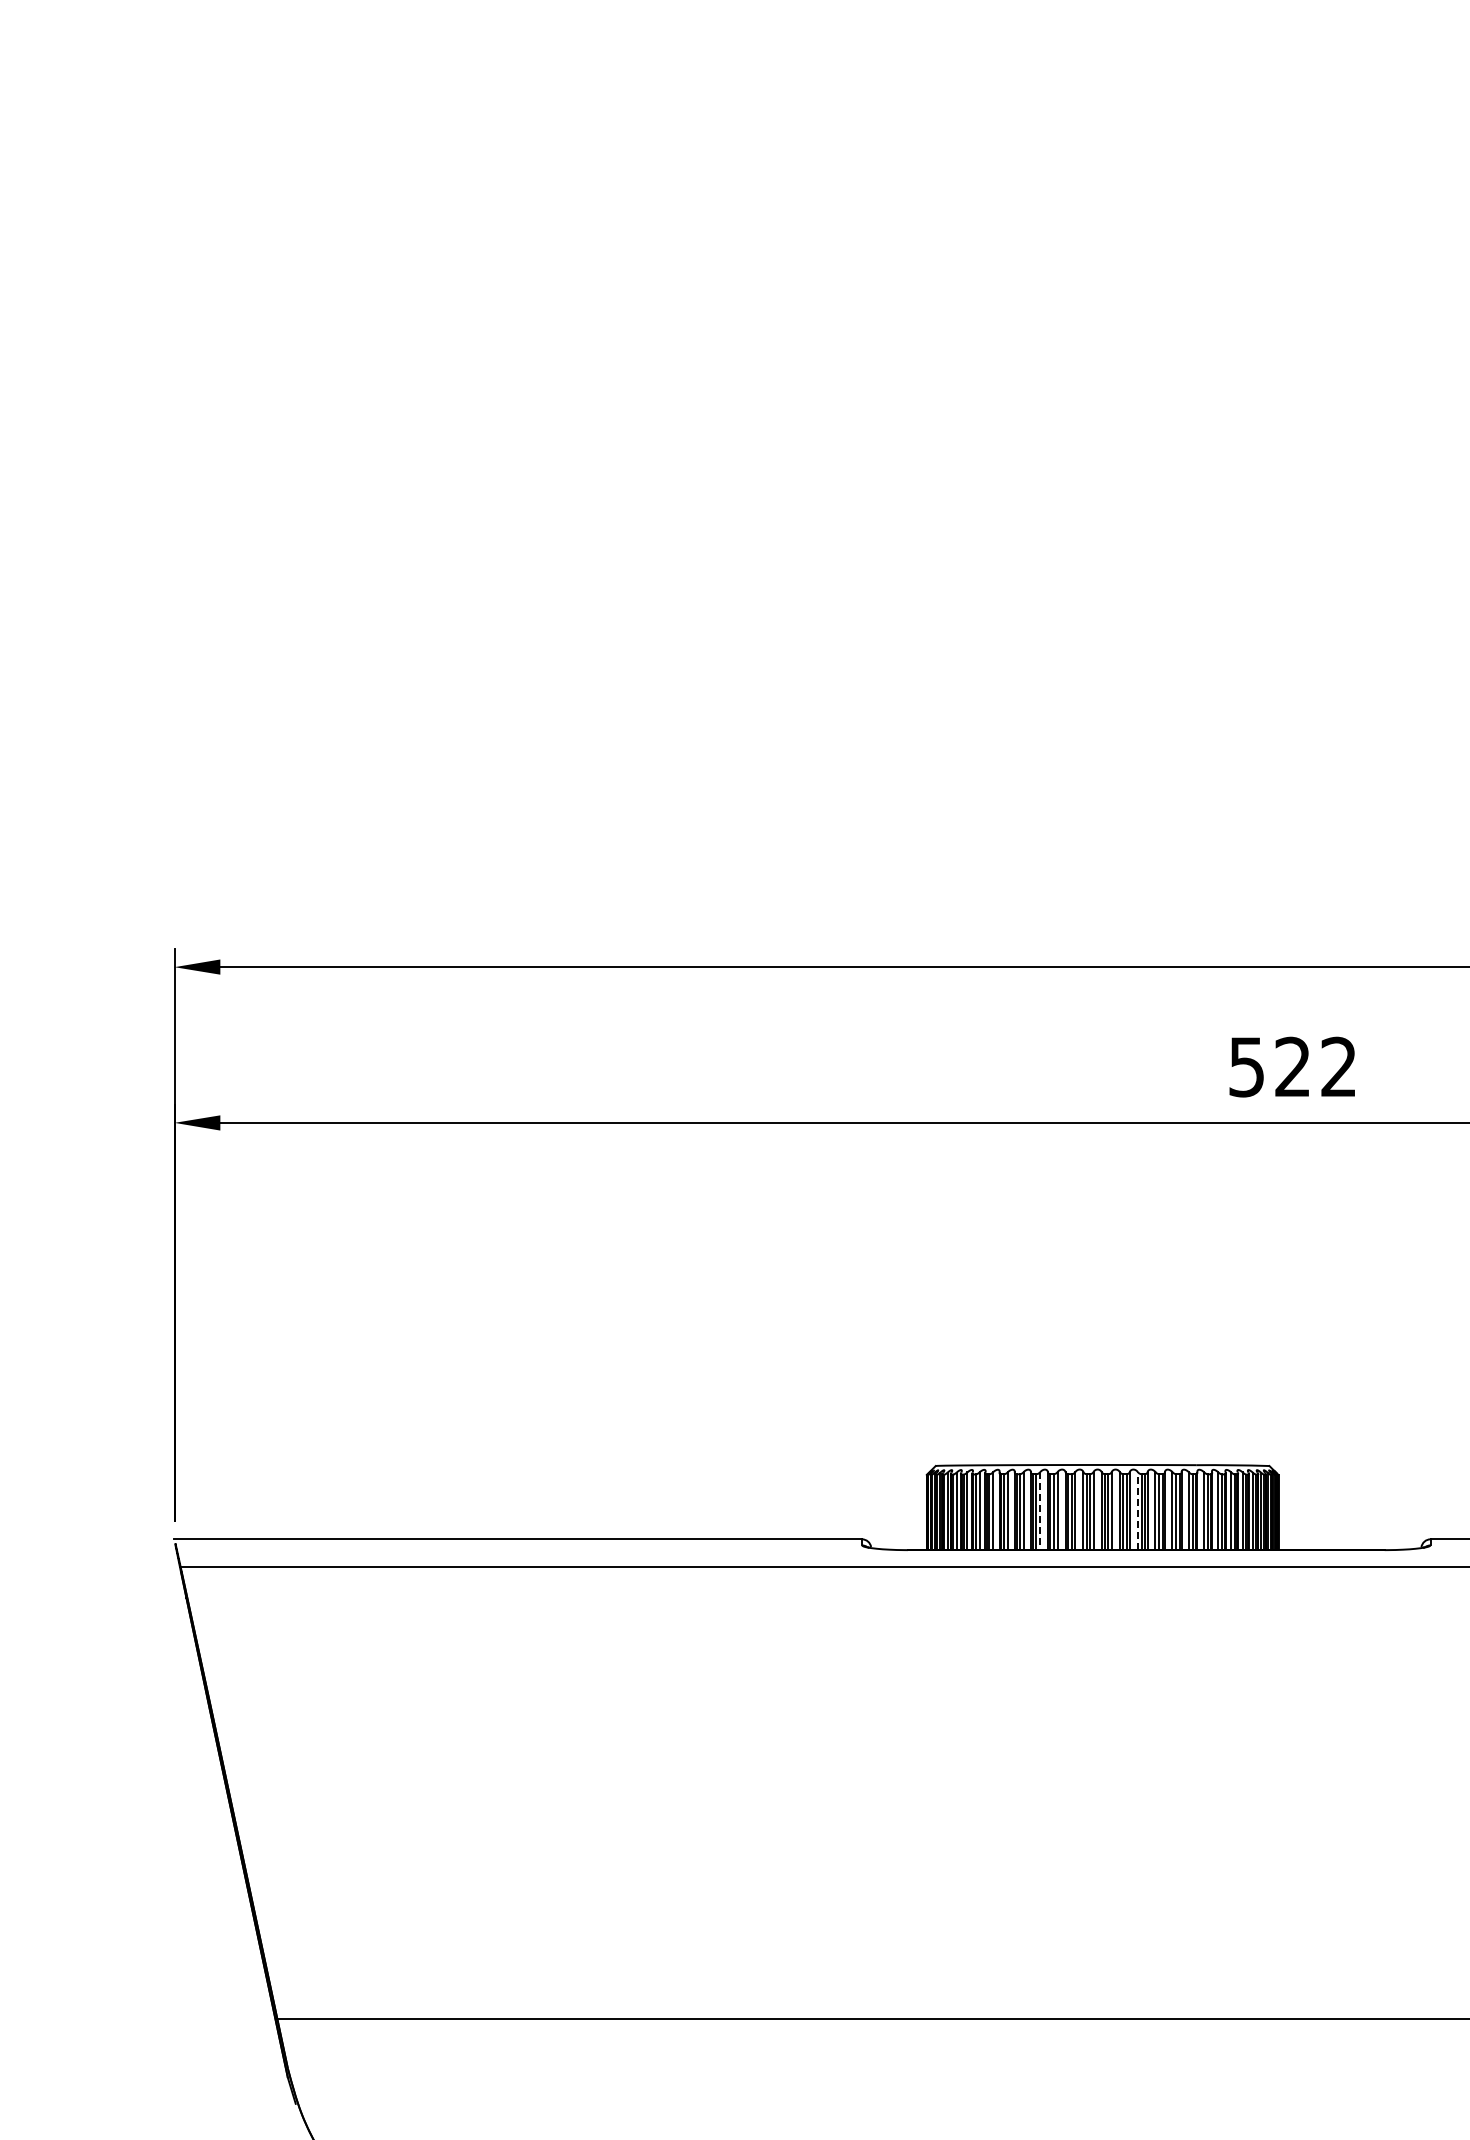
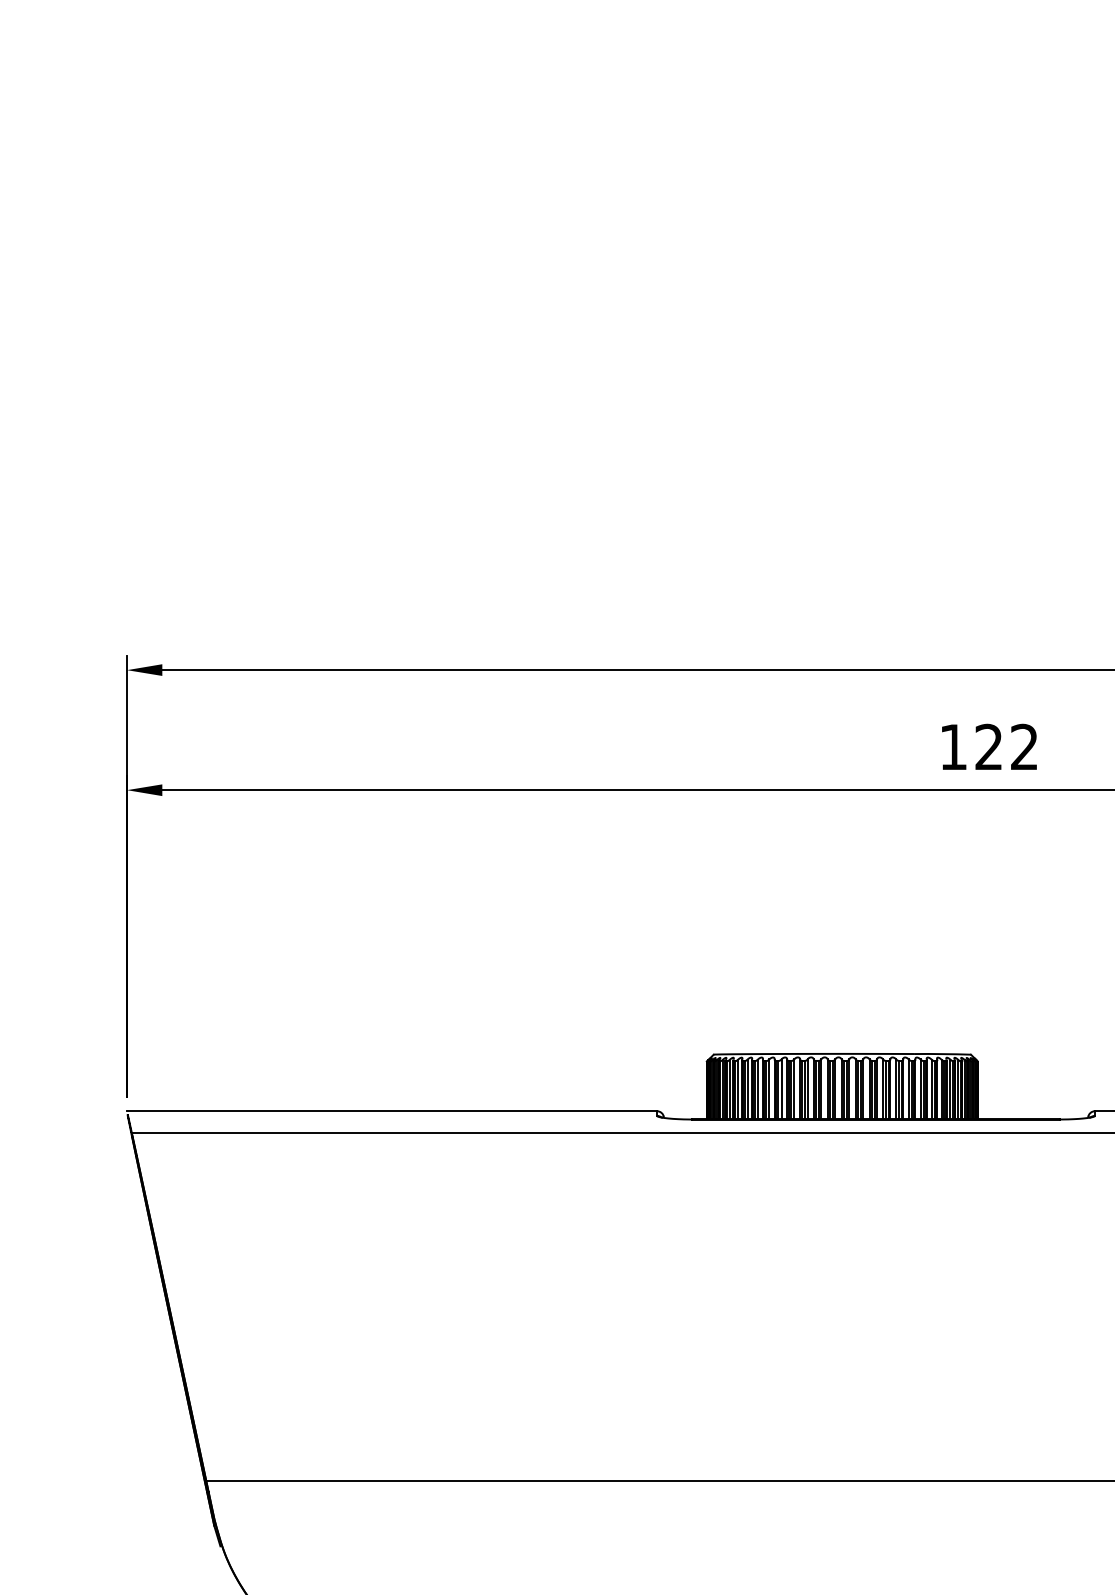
text: (1246, 1067) -> (953, 747), 522 -> 122
line: (1137, 1510) -> (869, 1088), dashed -> solid
line: (1040, 1511) -> (794, 1089), dashed -> solid

